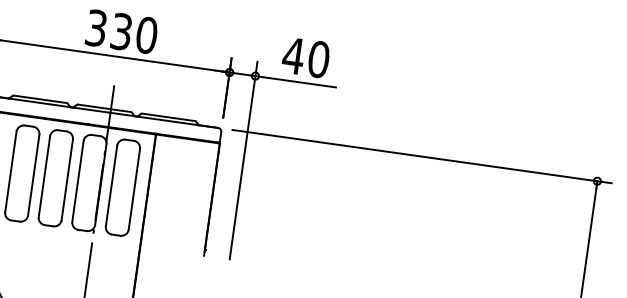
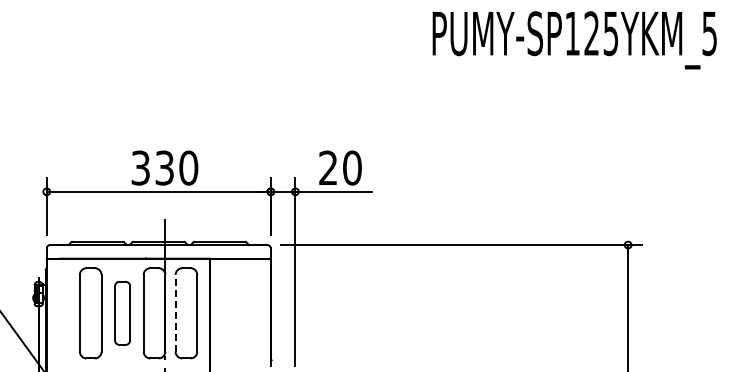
text: (293, 55) -> (328, 167), 40 -> 20
part: (55, 178) -> (122, 313), size x0.7
line: (111, 185) -> (175, 312), solid -> dashed

